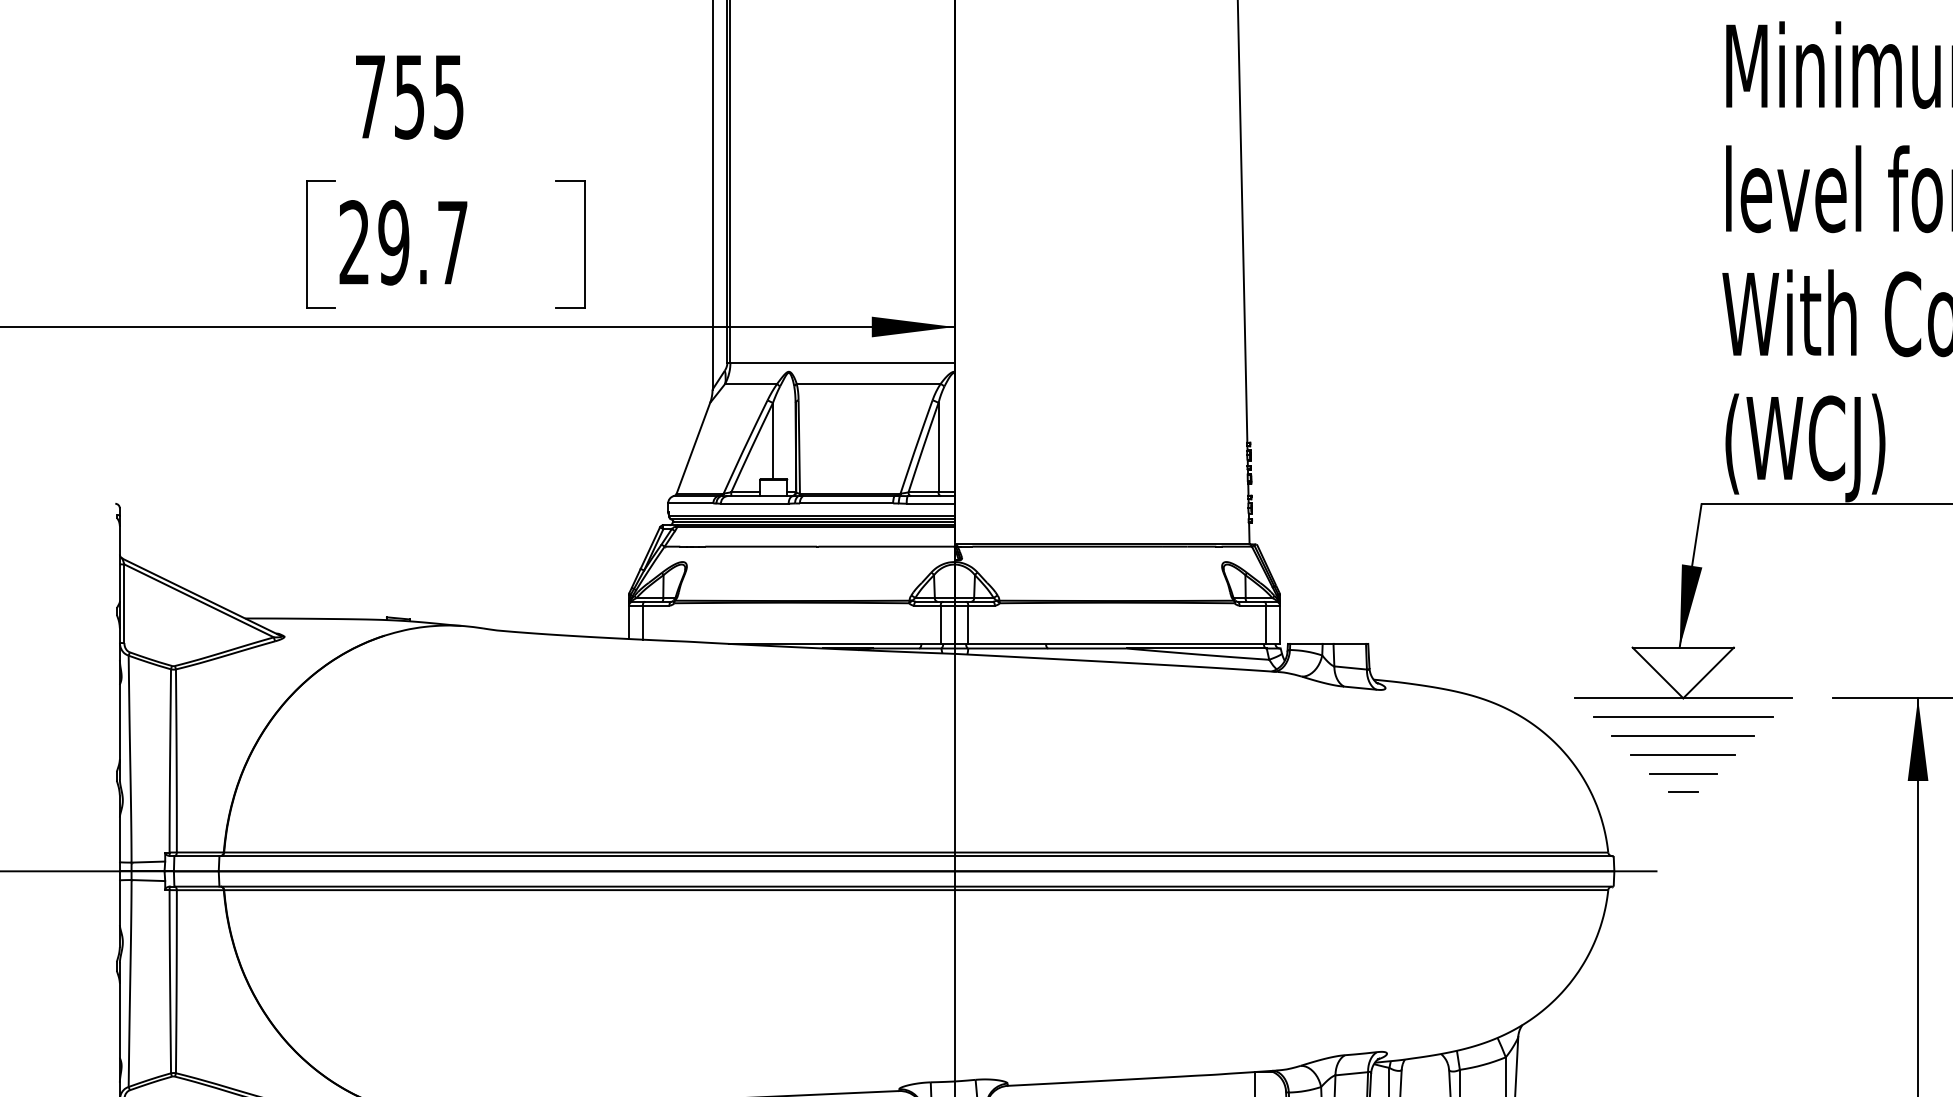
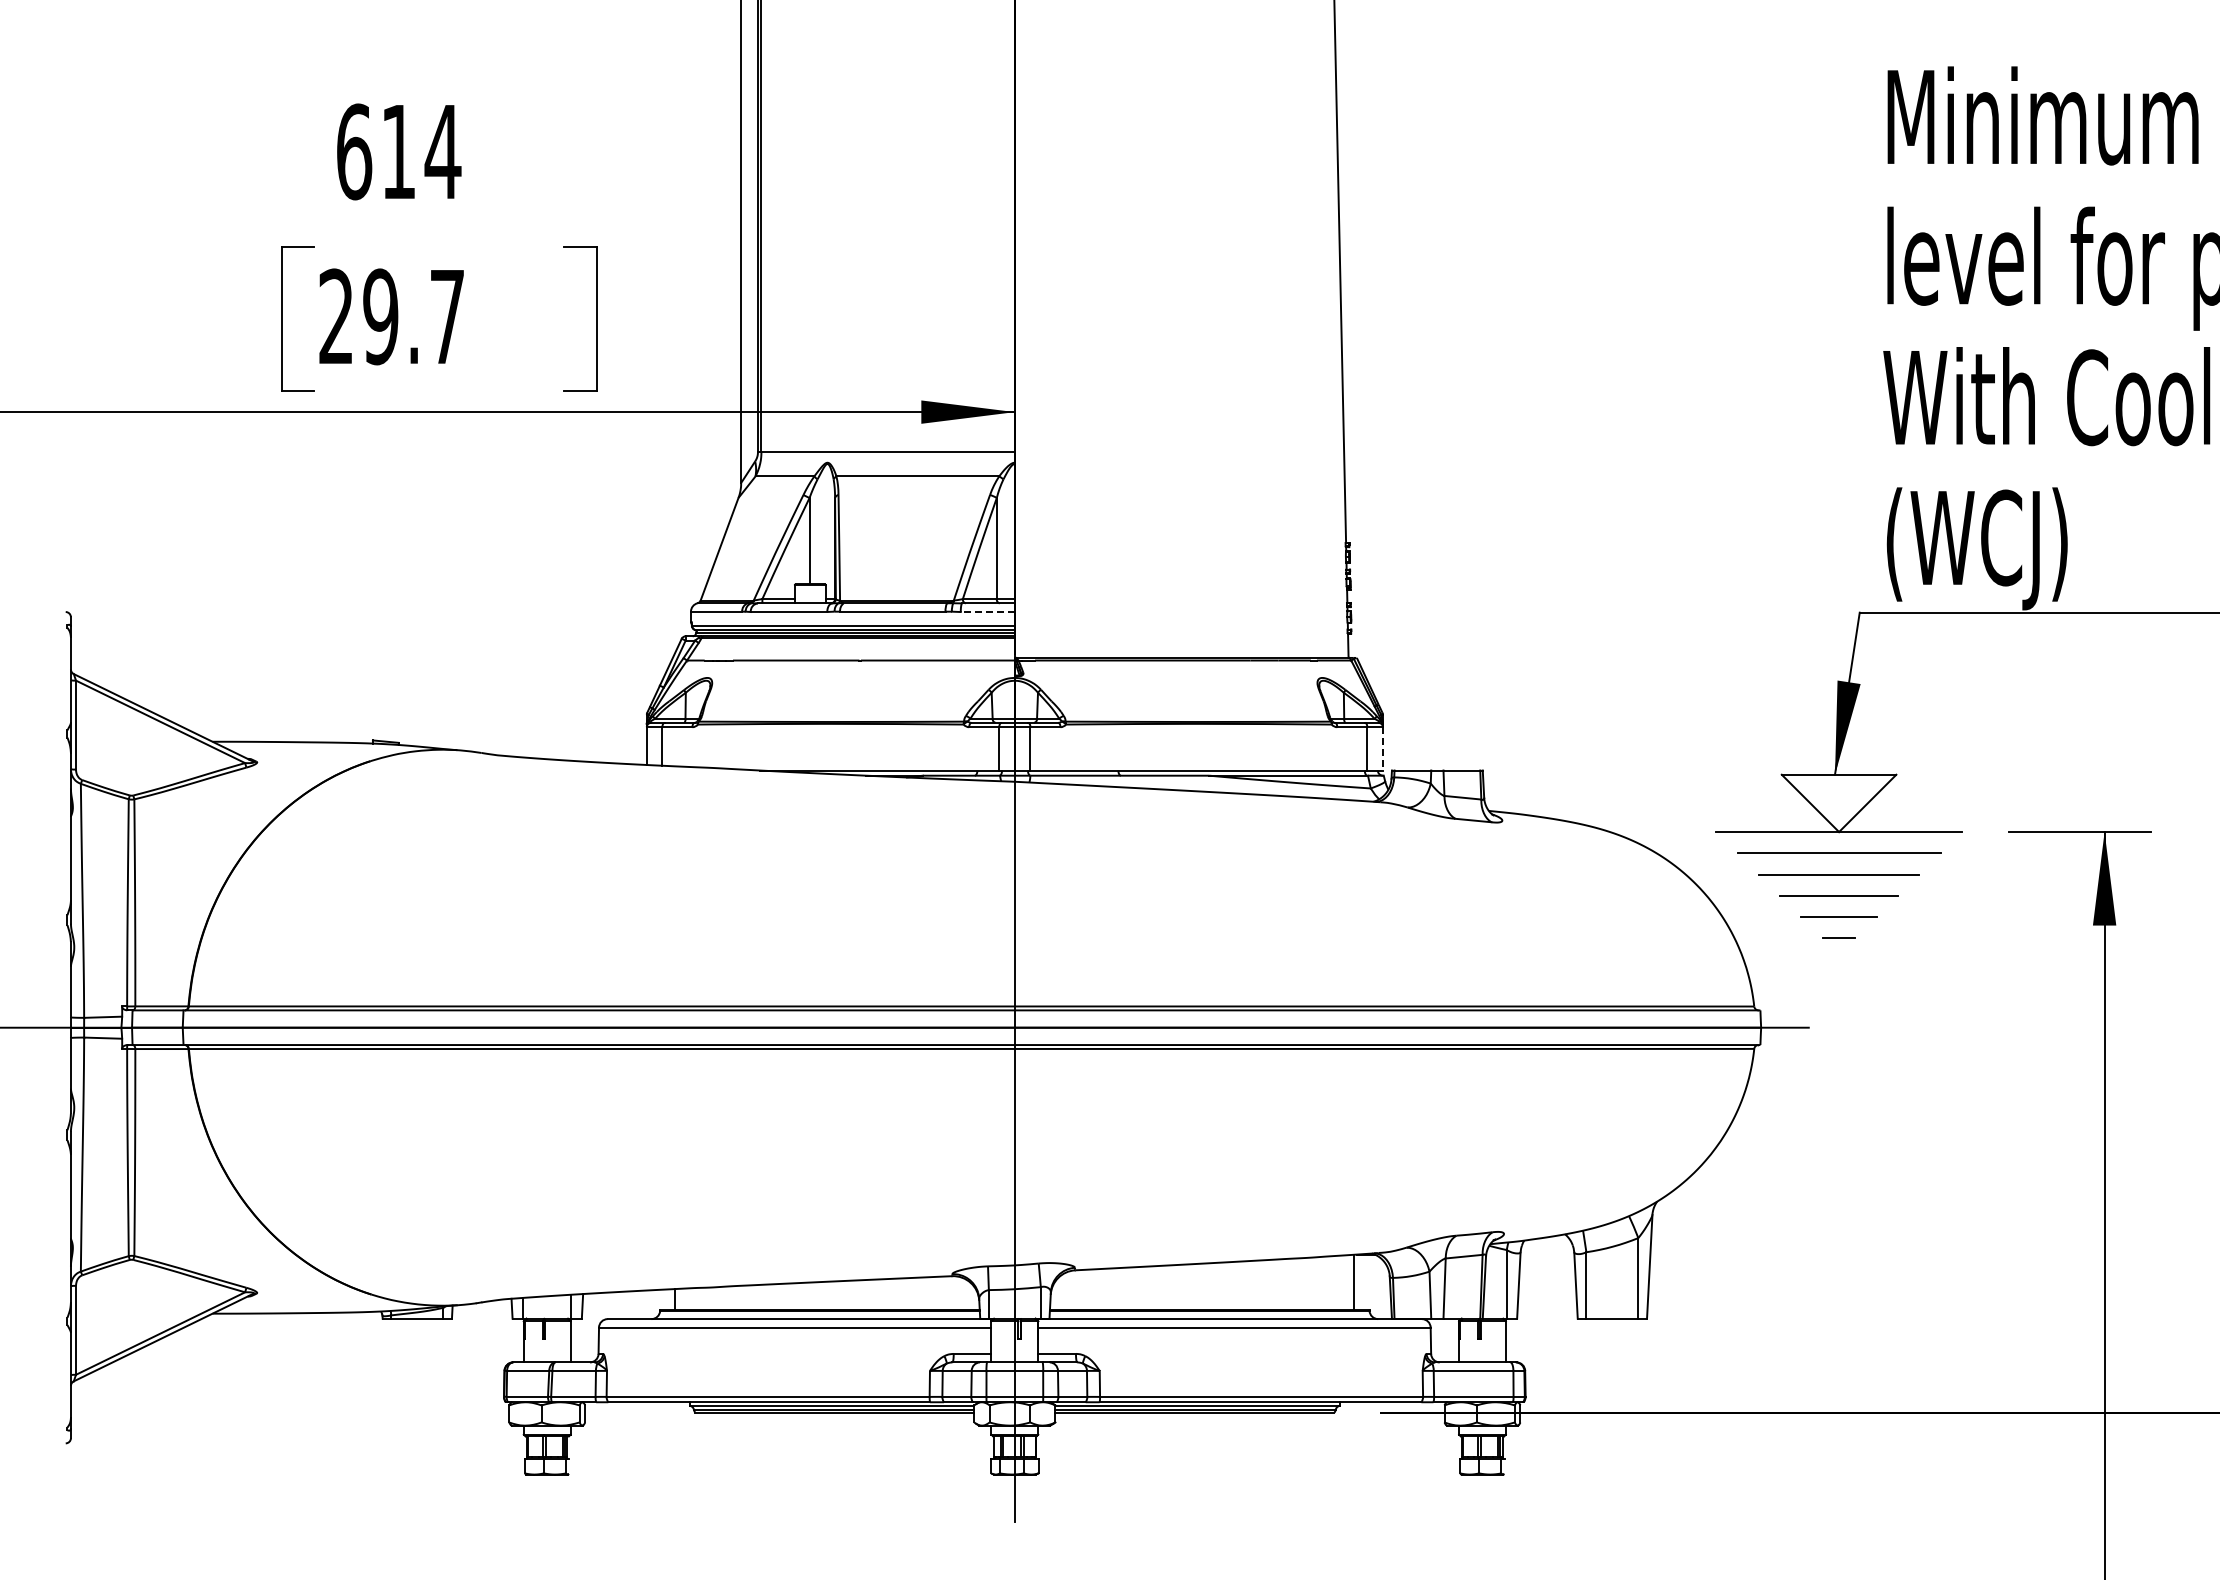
text: (410, 96) -> (399, 151), 755 -> 614
line: (930, 504) -> (987, 612), solid -> dashed
line: (1279, 624) -> (1382, 748), solid -> dashed

